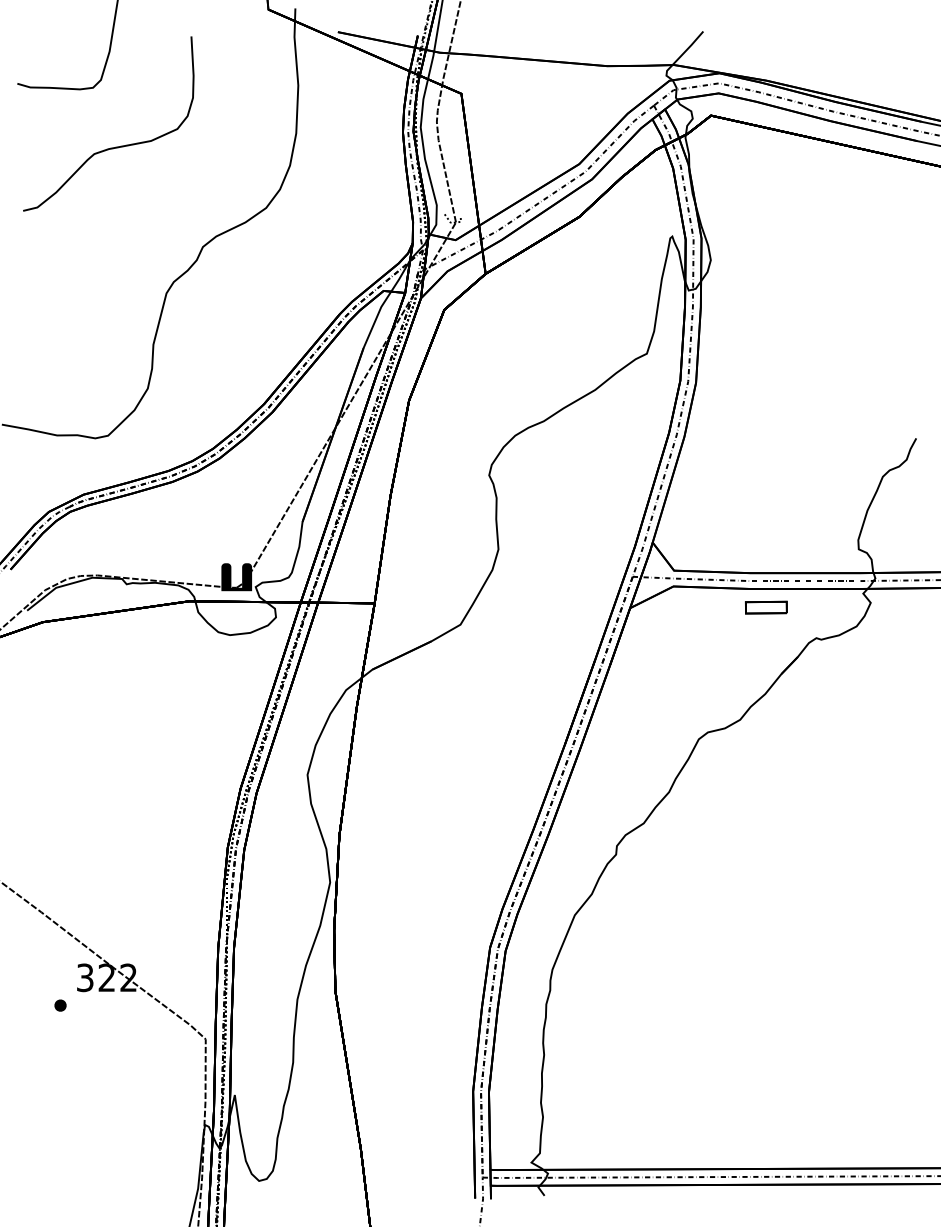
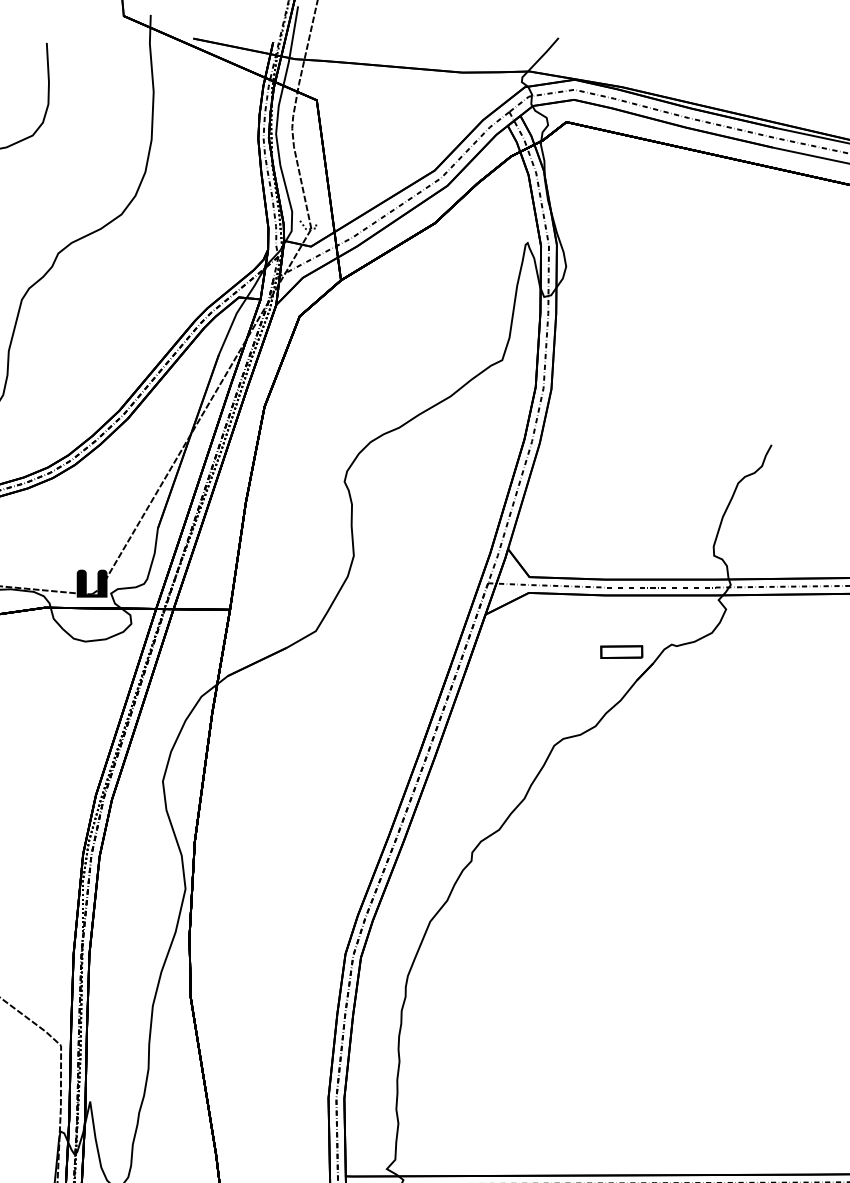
part: (766, 607) -> (621, 651), moved

